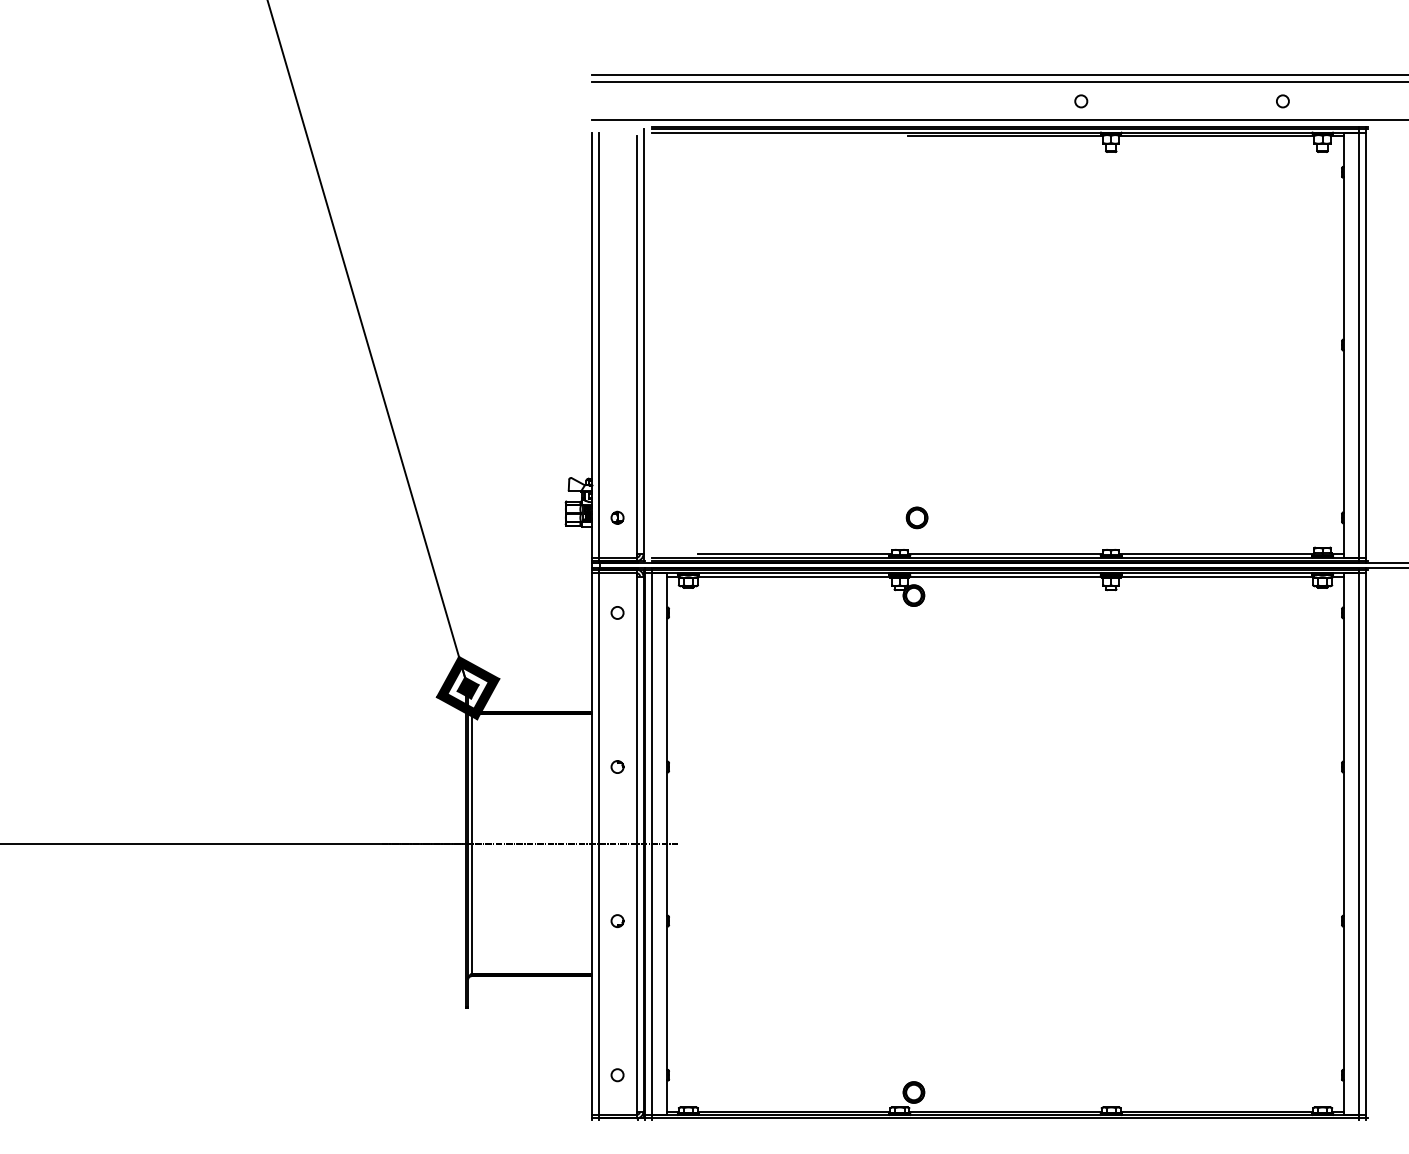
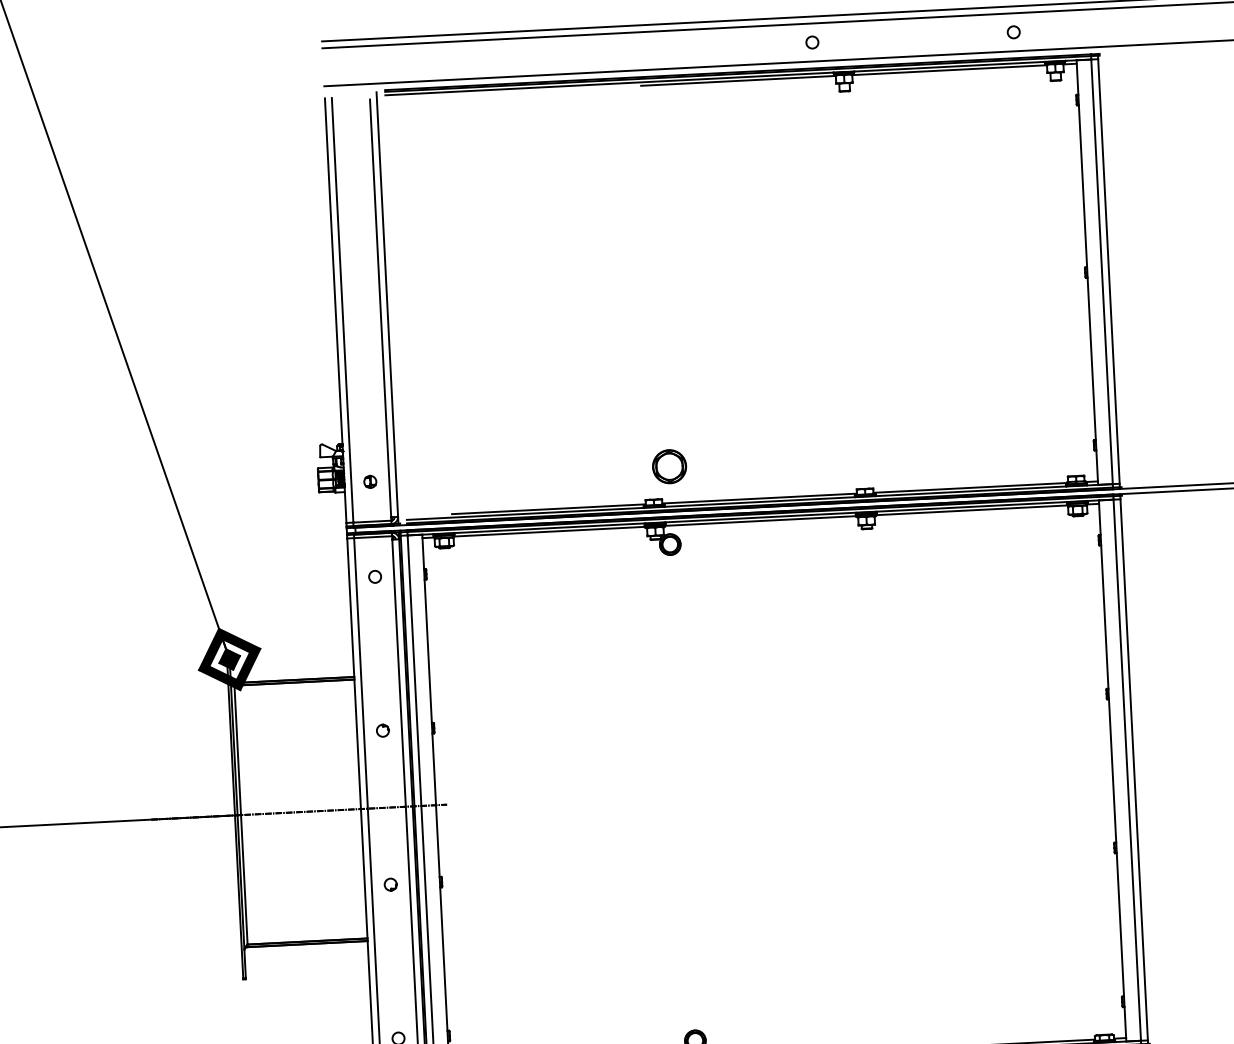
part: (916, 517) -> (668, 466), size x1.6

